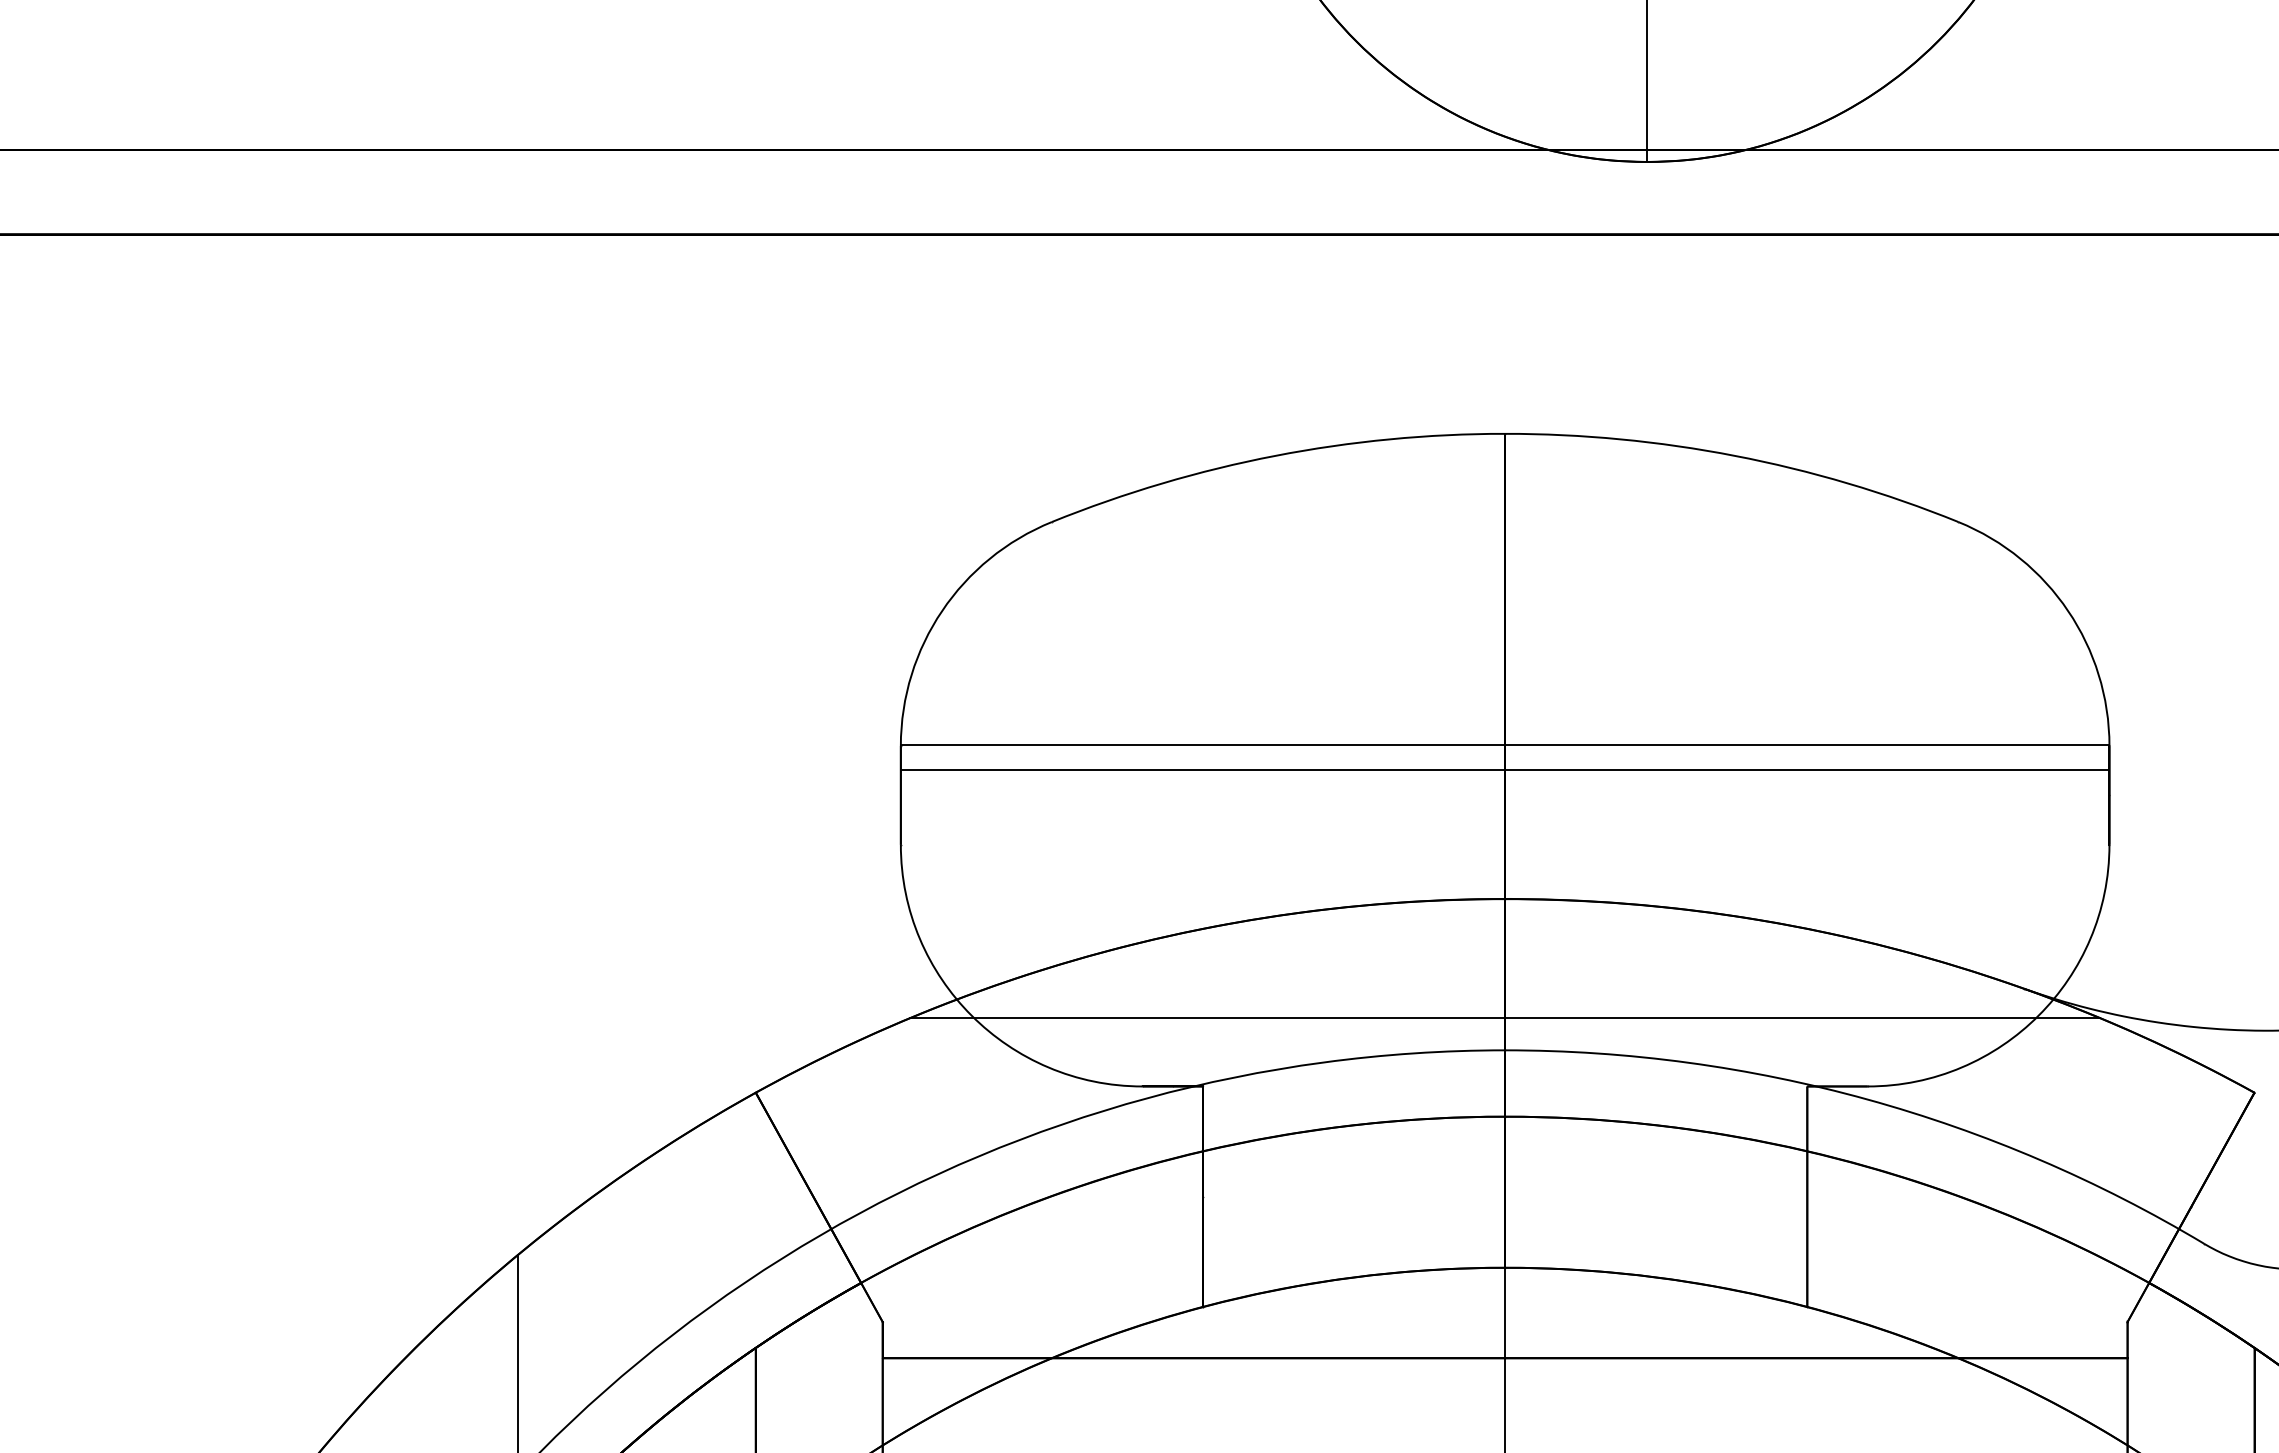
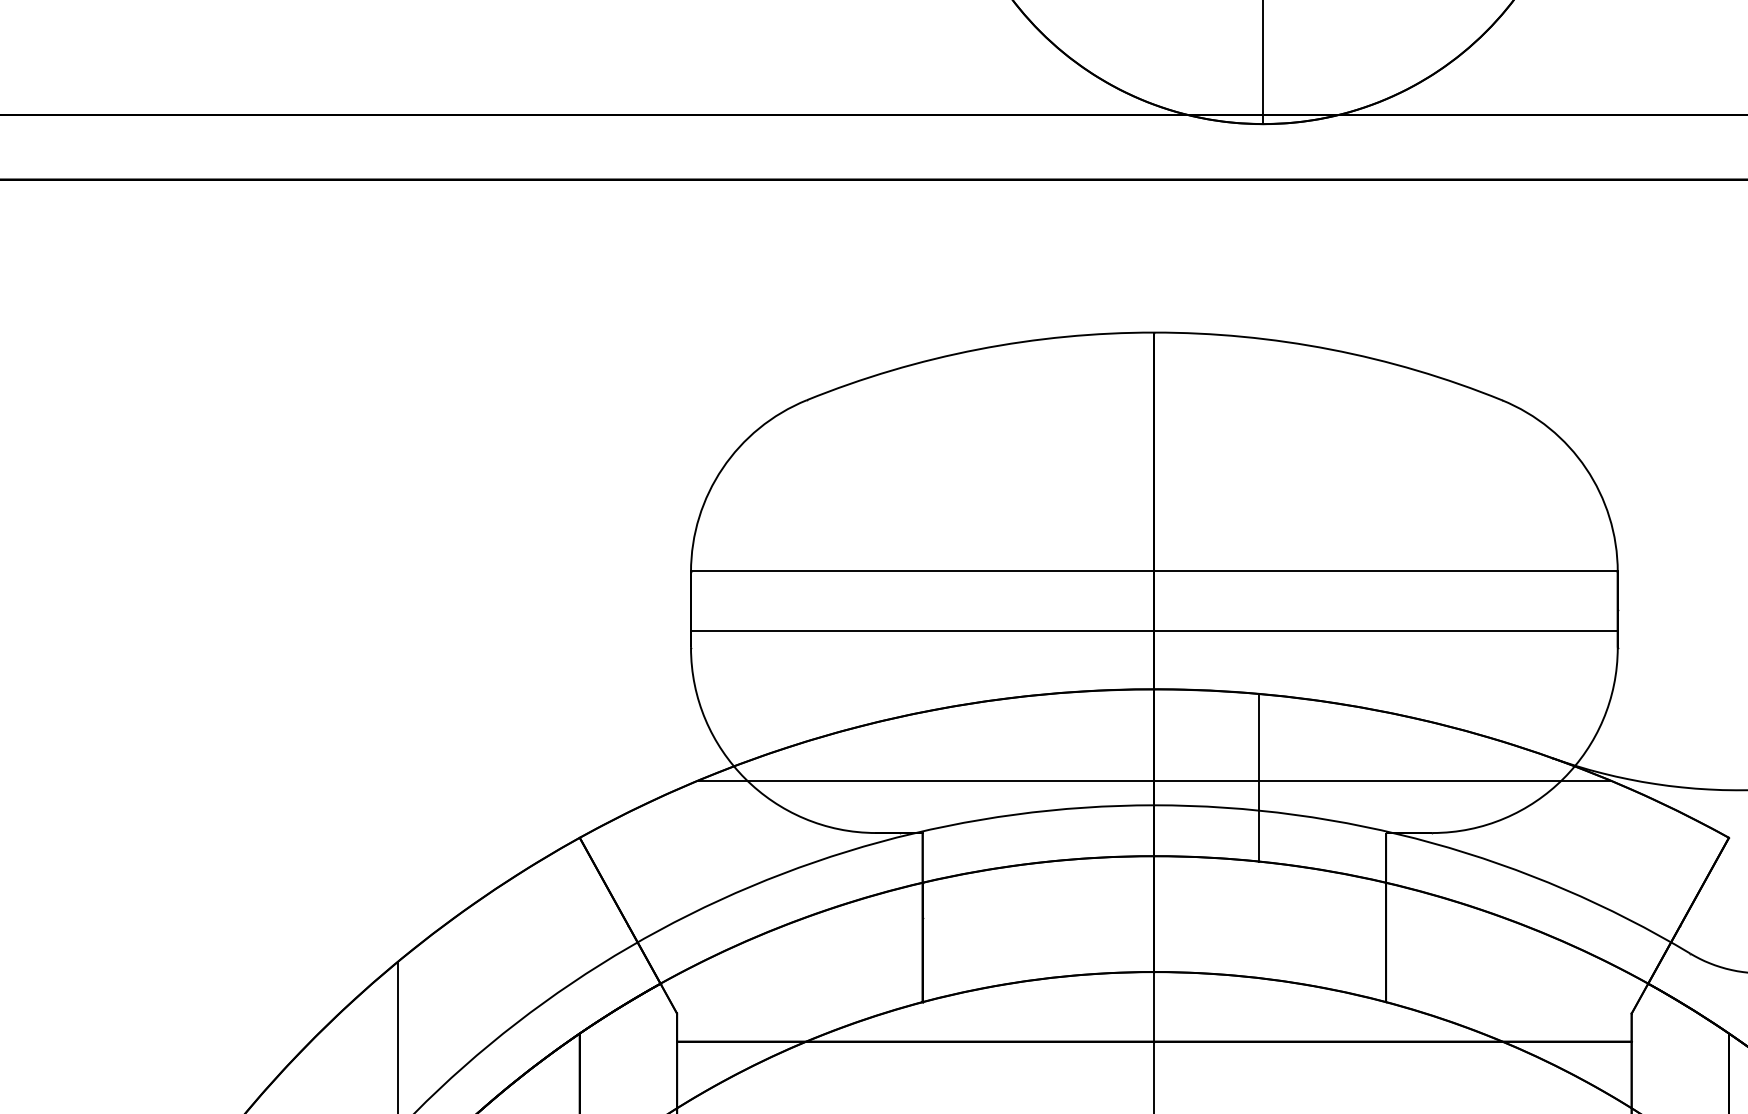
line: (1504, 769) -> (1153, 630), moved
line: (1641, 1014) -> (1258, 777), added

